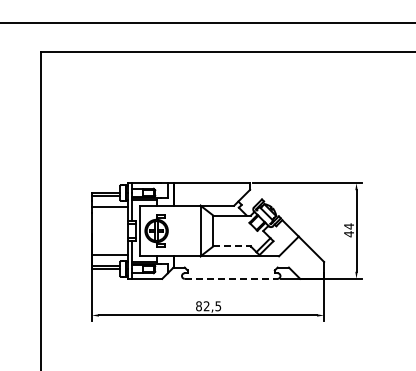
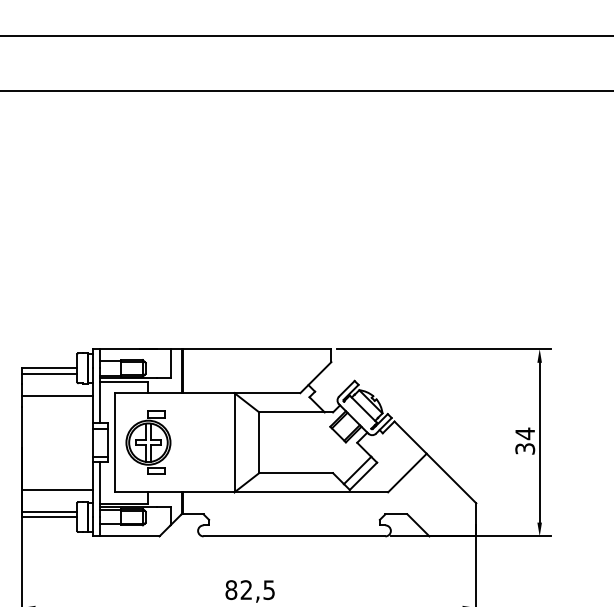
text: (349, 234) -> (525, 449), 44 -> 34
line: (232, 246) -> (296, 473), dashed -> solid
line: (231, 278) -> (295, 535), dashed -> solid

